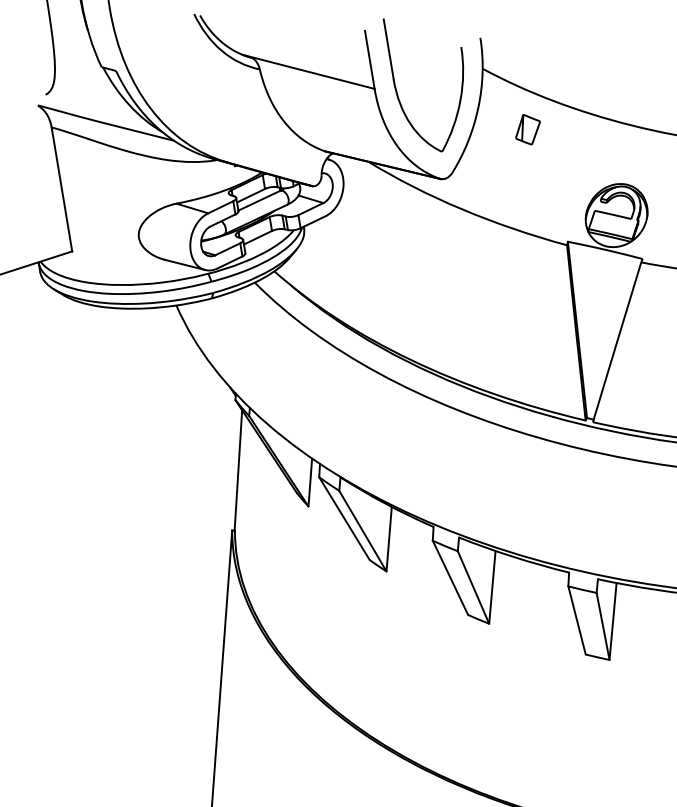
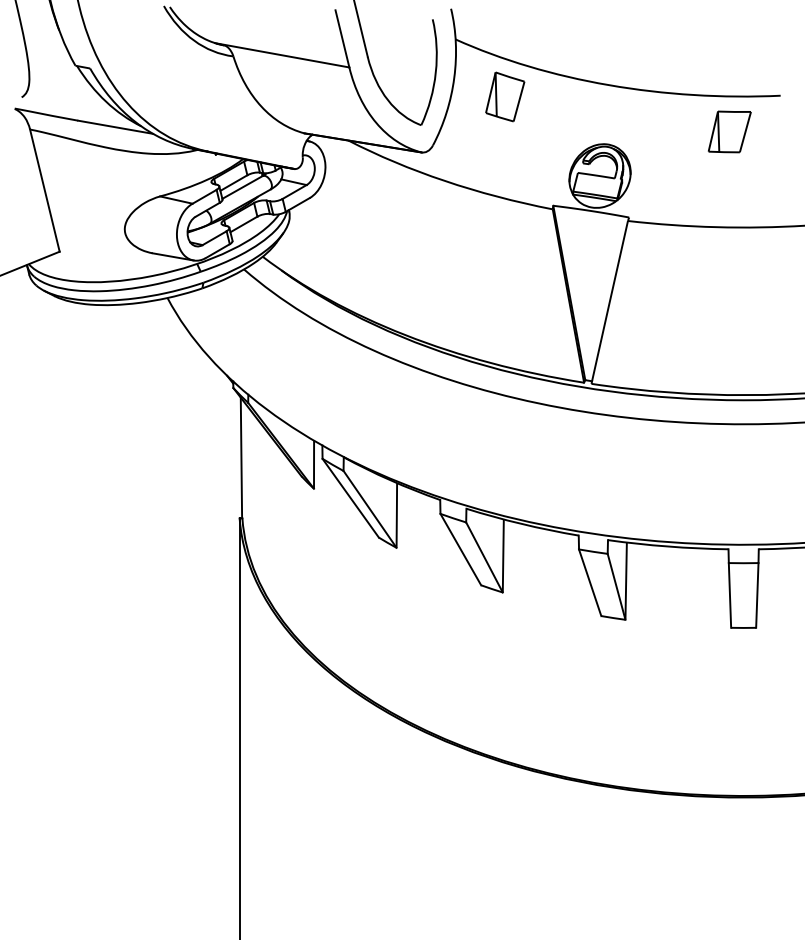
part: (528, 129) -> (505, 96), size x1.67

